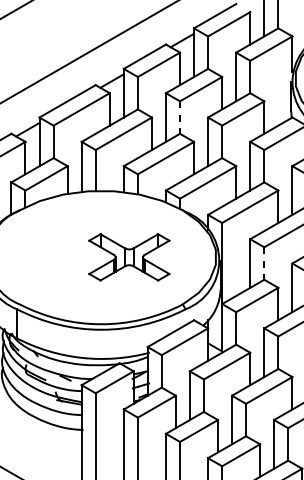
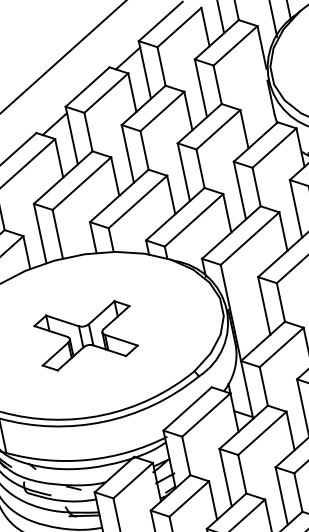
line: (180, 118) -> (145, 151), dashed -> solid
part: (129, 257) -> (86, 335), moved
line: (264, 264) -> (281, 303), dashed -> solid

